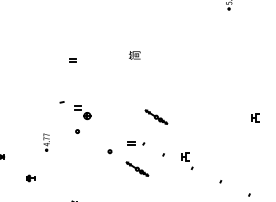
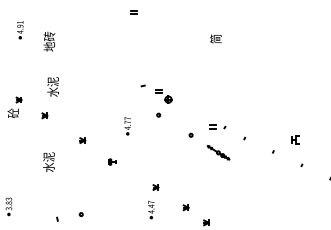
part: (72, 59) -> (133, 12), moved
part: (156, 116) -> (237, 100), removed
part: (185, 155) -> (295, 139), moved

